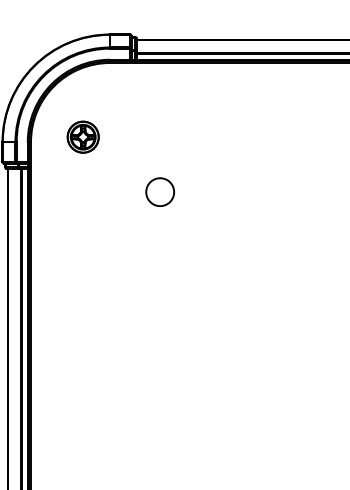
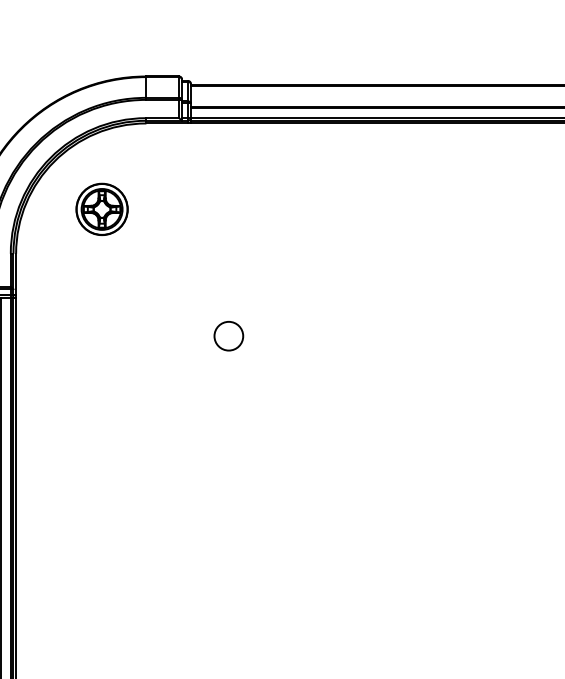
part: (82, 136) -> (100, 208), moved
circle: (159, 191) -> (227, 335), size x0.62

